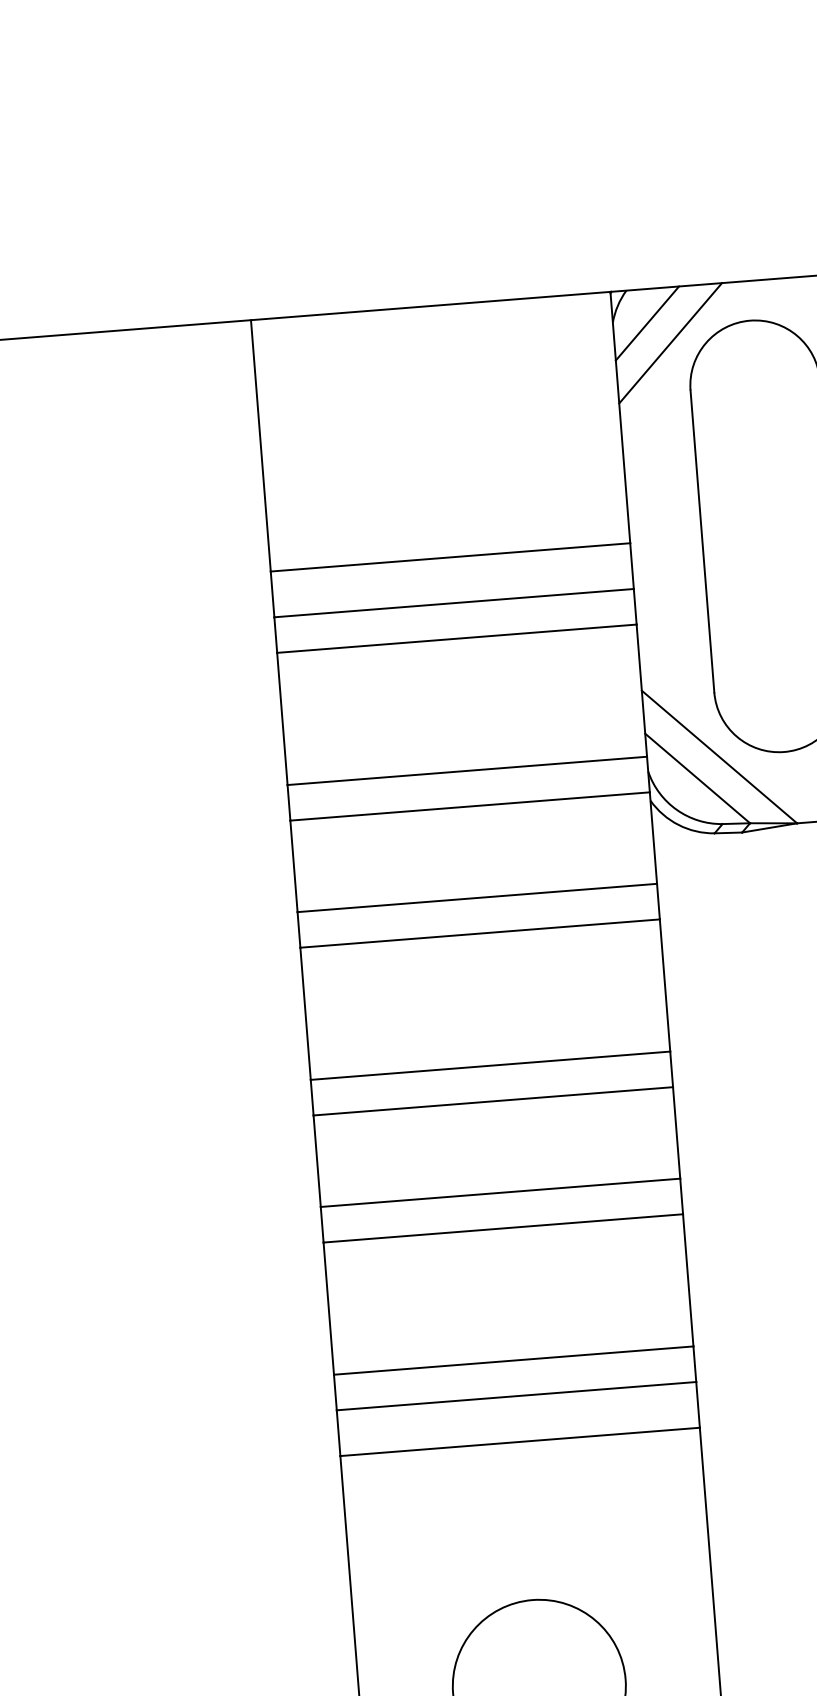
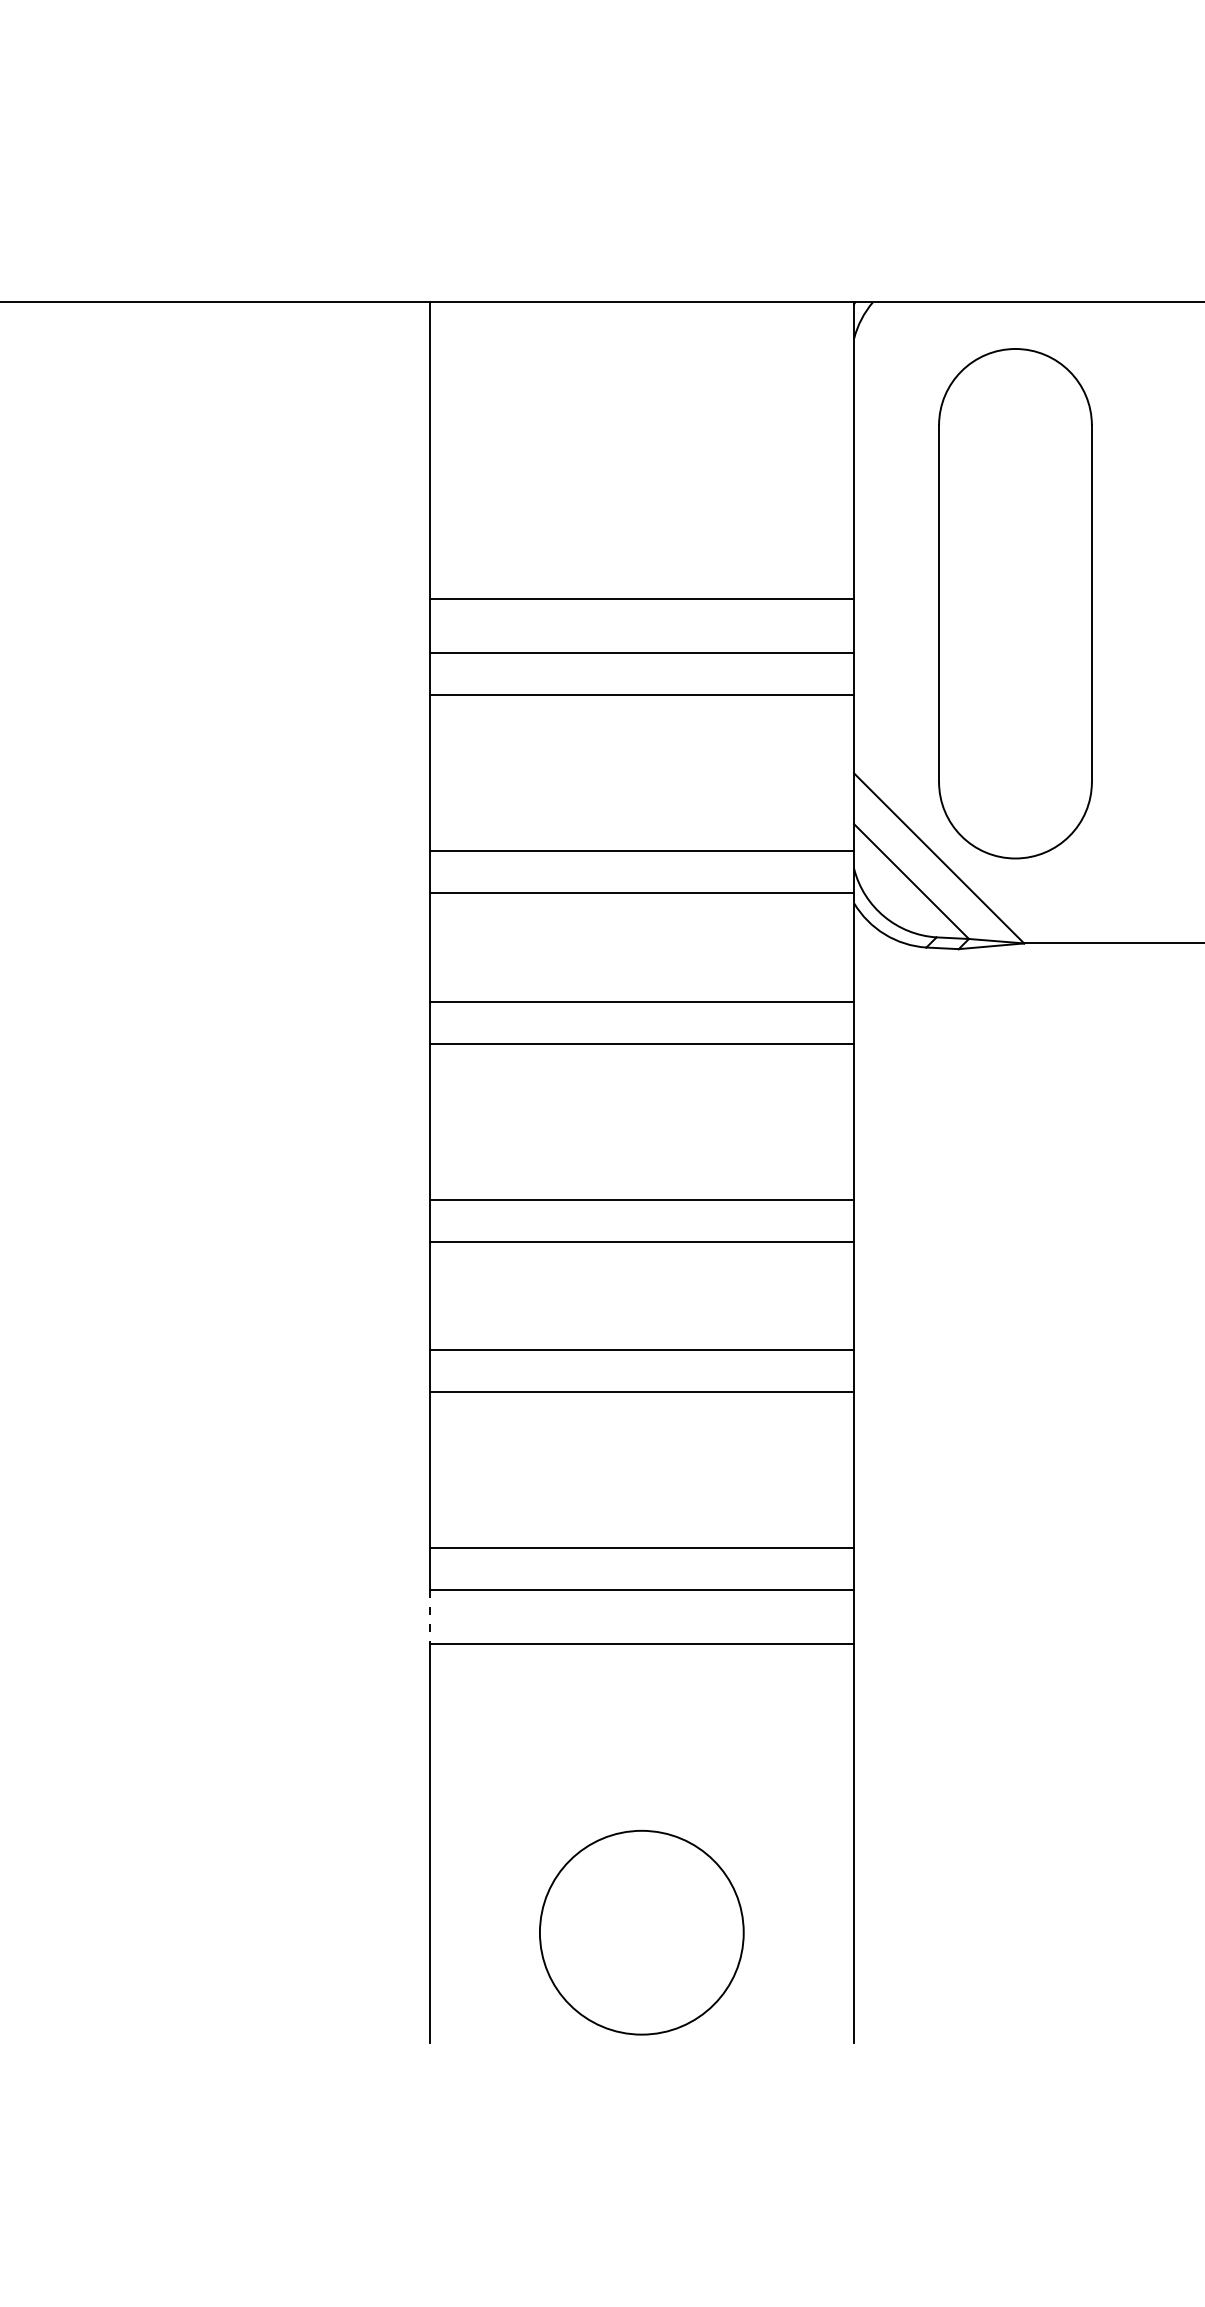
line: (647, 323) -> (894, 342), removed
line: (670, 343) -> (919, 368), removed
line: (338, 1433) -> (429, 1617), solid -> dashed

